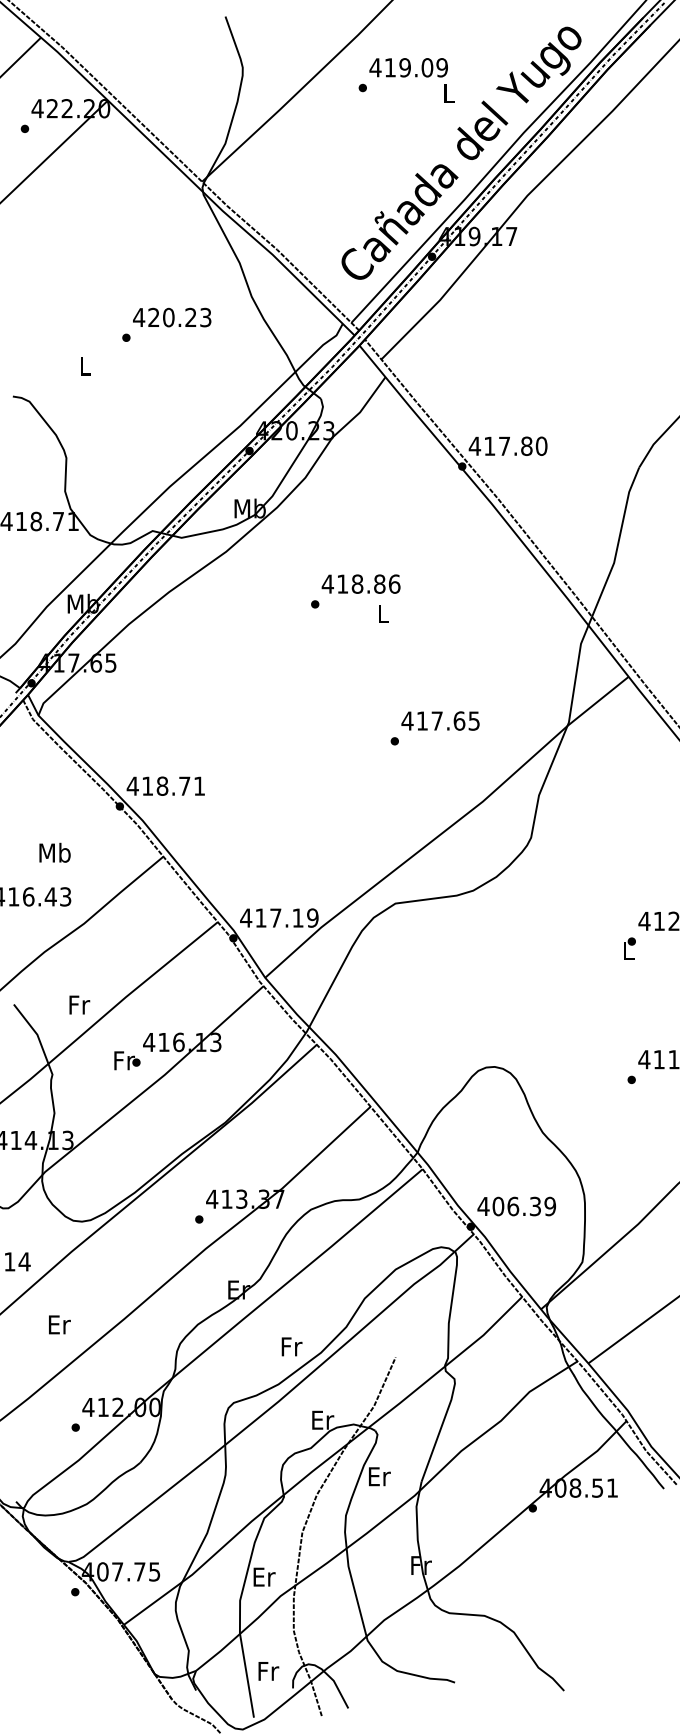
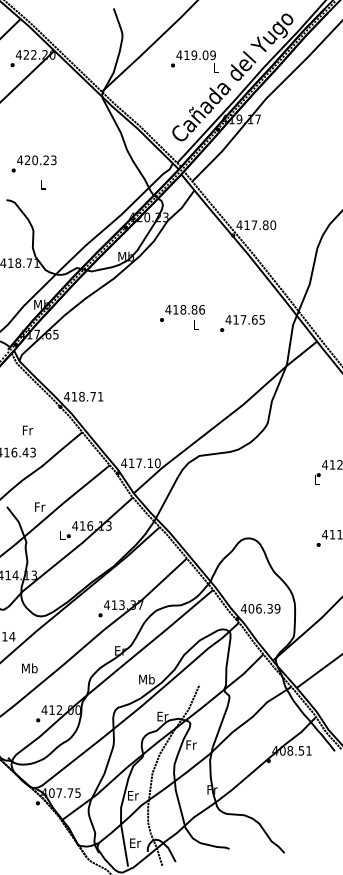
text: (405, 80) -> (194, 61), moved
text: (165, 323) -> (33, 163), moved
text: (355, 599) -> (182, 317), moved
text: (435, 728) -> (242, 323), moved
text: (54, 853) -> (27, 430), Mb -> Fr
text: (312, 918) -> (157, 463), 417.19 -> 417.10
text: (123, 1059) -> (62, 534), Fr -> L
text: (58, 1324) -> (29, 668), Er -> Mb
text: (290, 1346) -> (146, 679), Fr -> Mb
text: (379, 1475) -> (191, 744), Er -> Fr
text: (268, 1669) -> (135, 842), Fr -> Er

